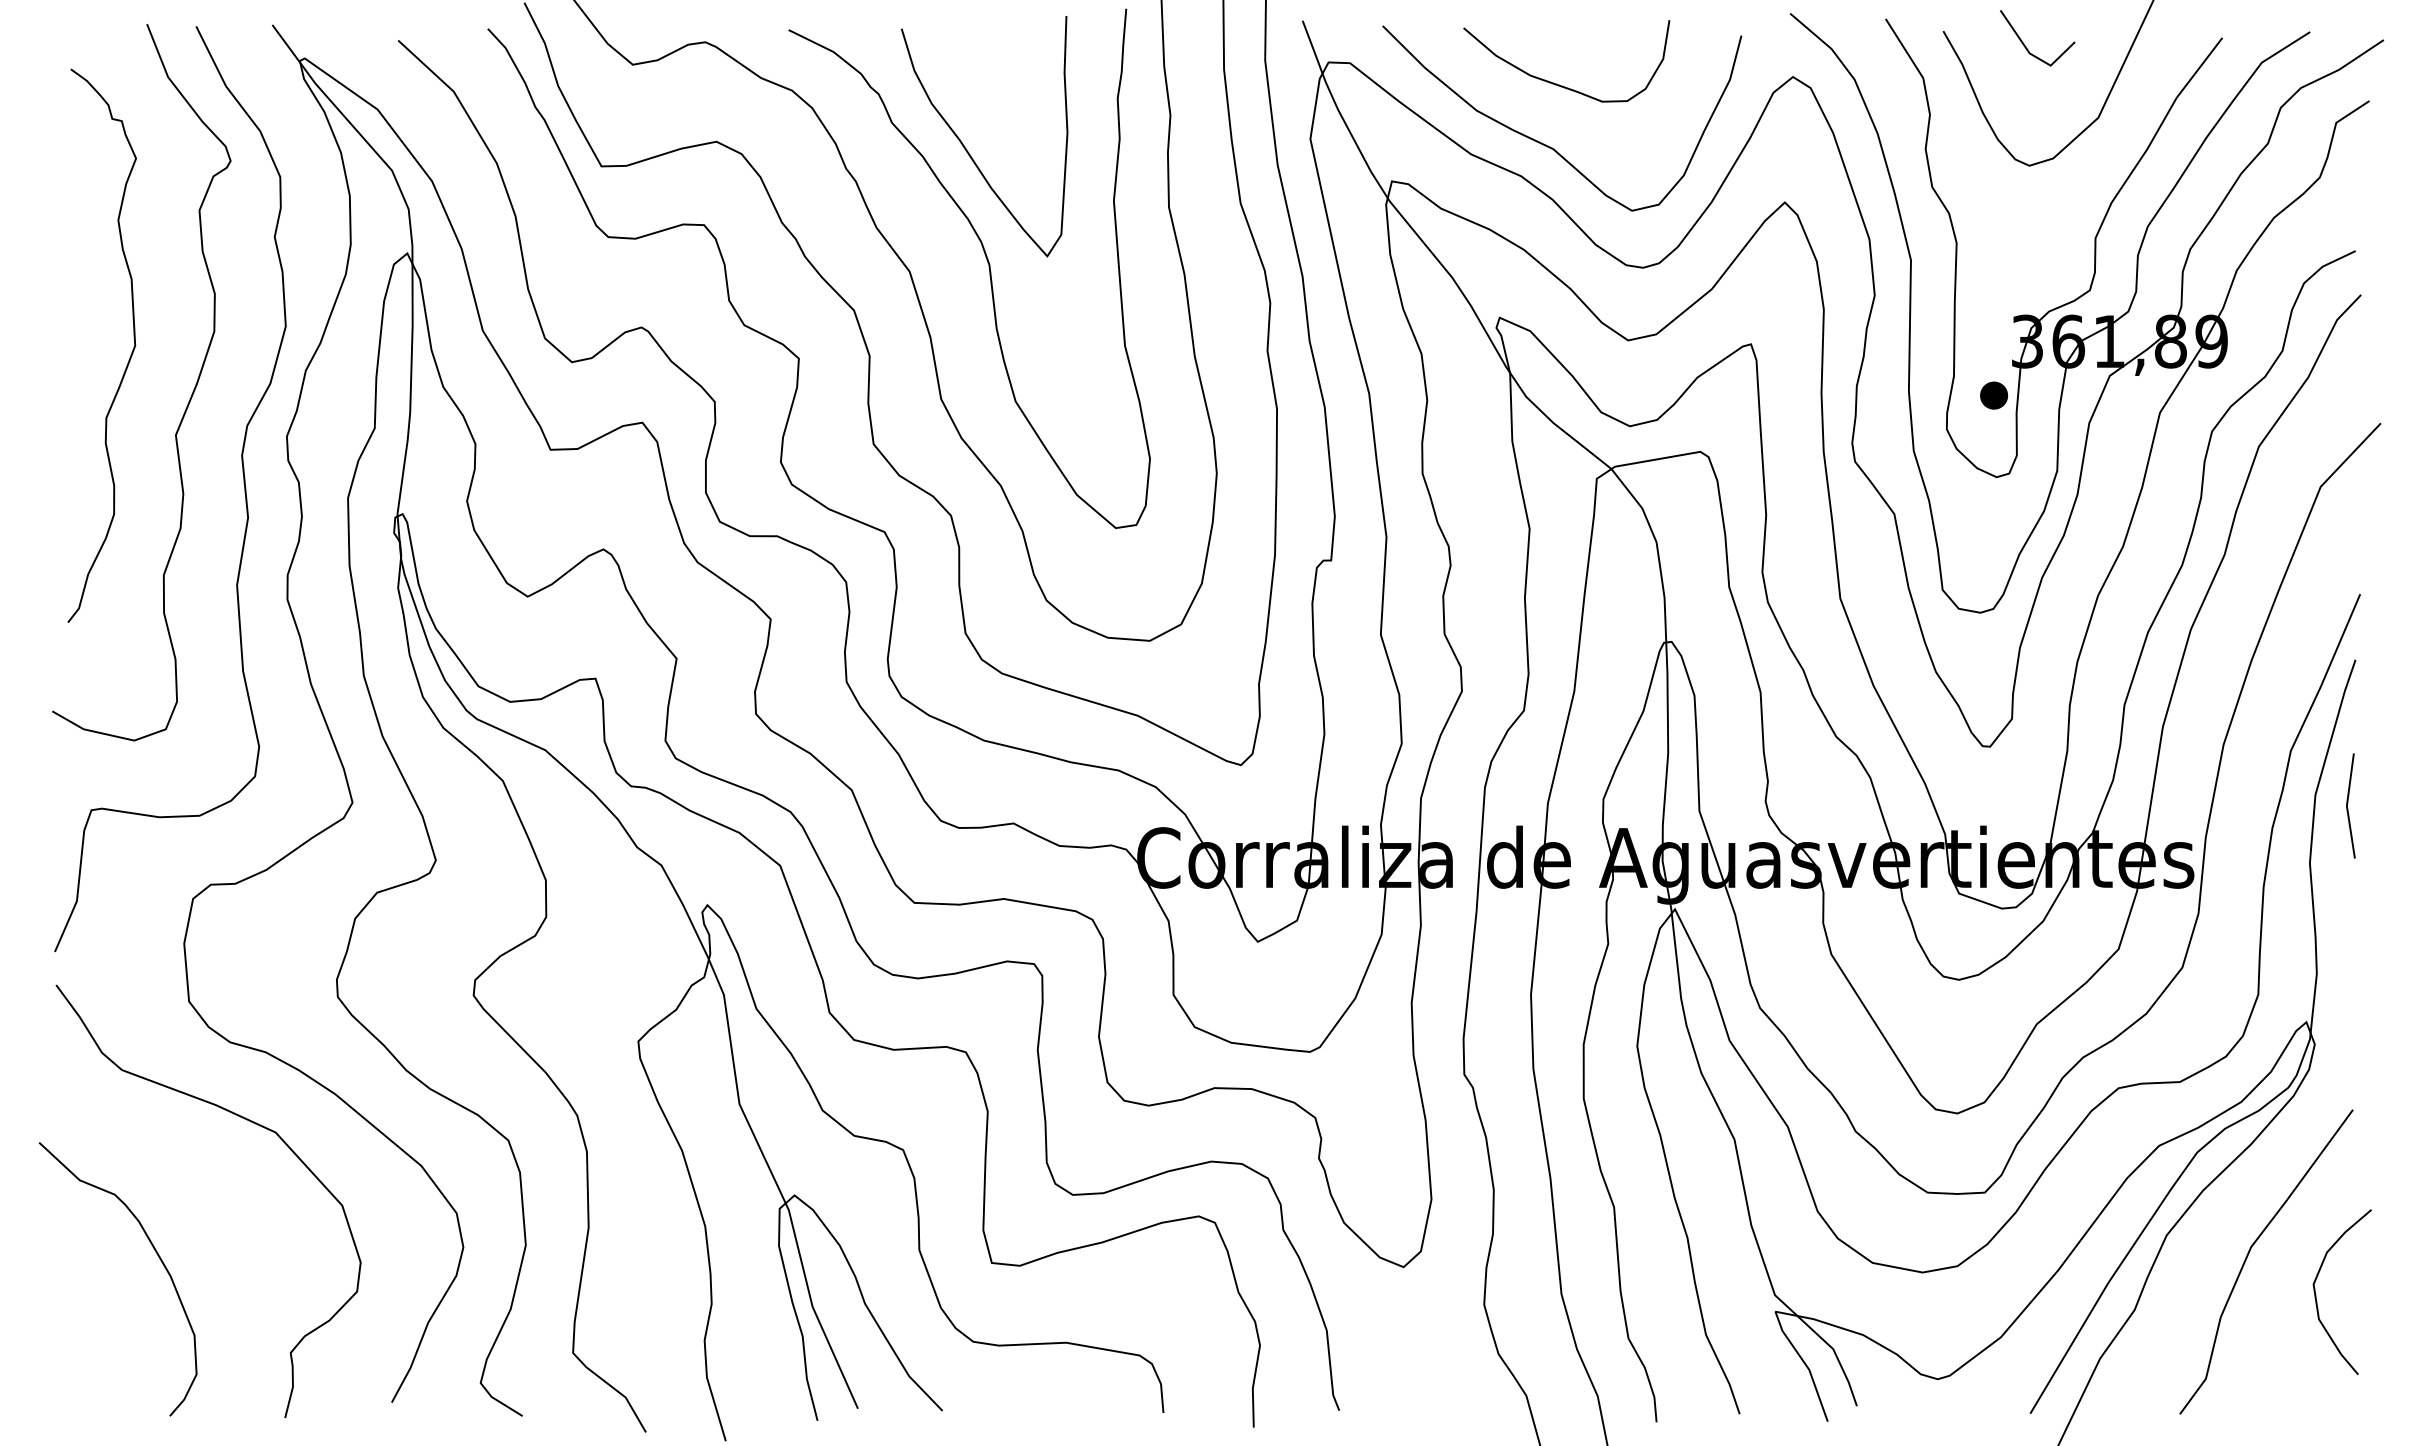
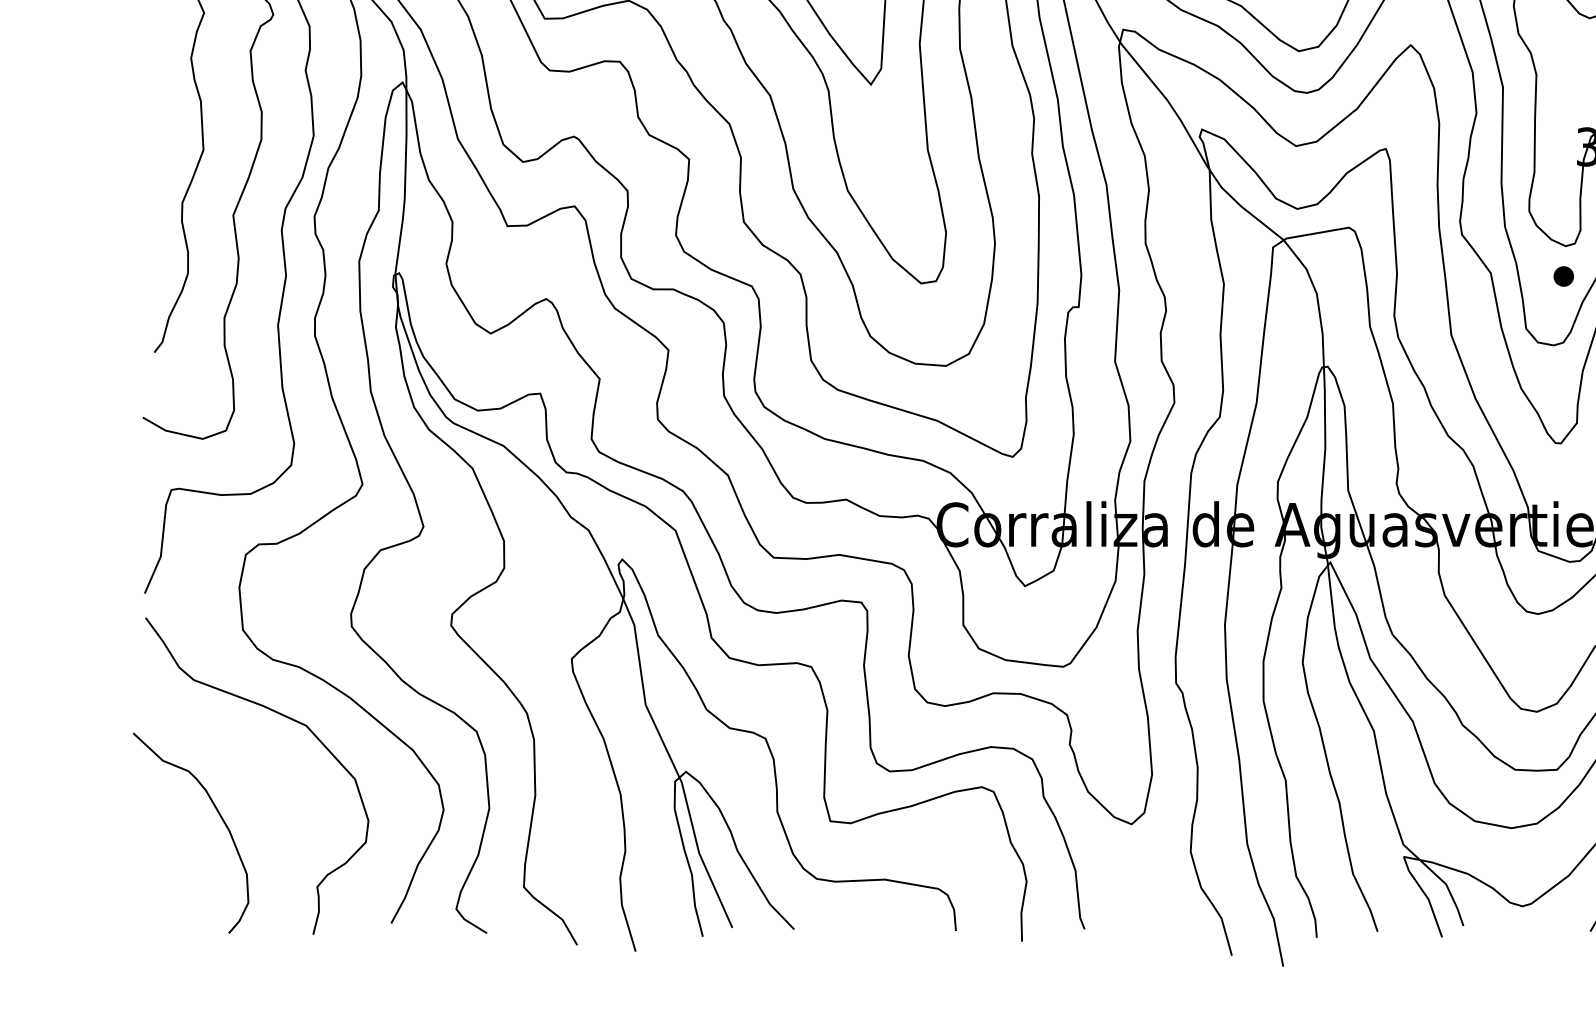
part: (1994, 395) -> (1564, 276), moved

